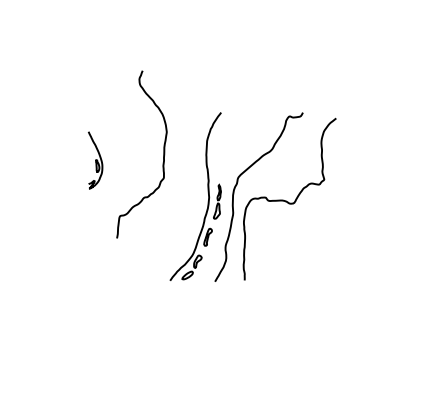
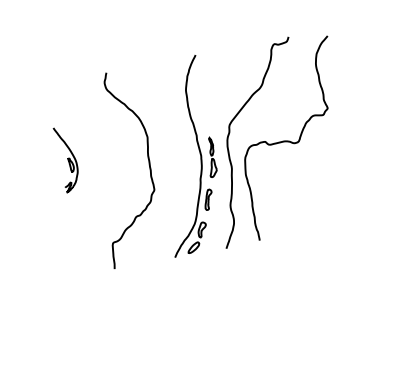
curve: (163, 154) -> (148, 163), moved
part: (95, 160) -> (67, 159), moved

